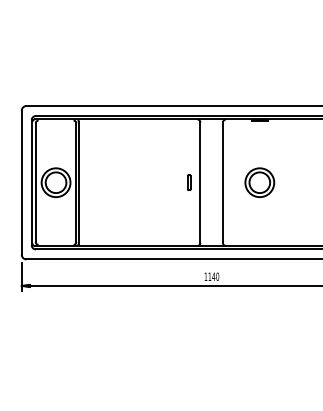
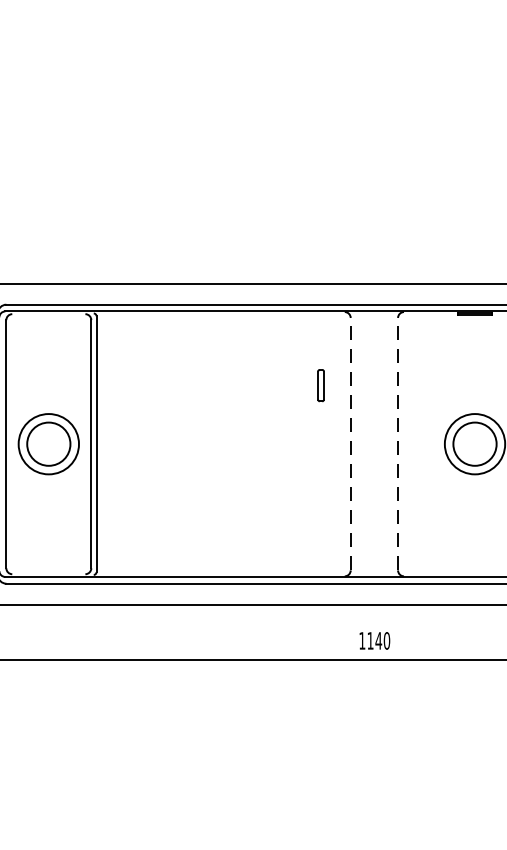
part: (189, 182) -> (321, 385), moved
line: (200, 182) -> (350, 443), solid -> dashed
line: (223, 182) -> (399, 443), solid -> dashed

